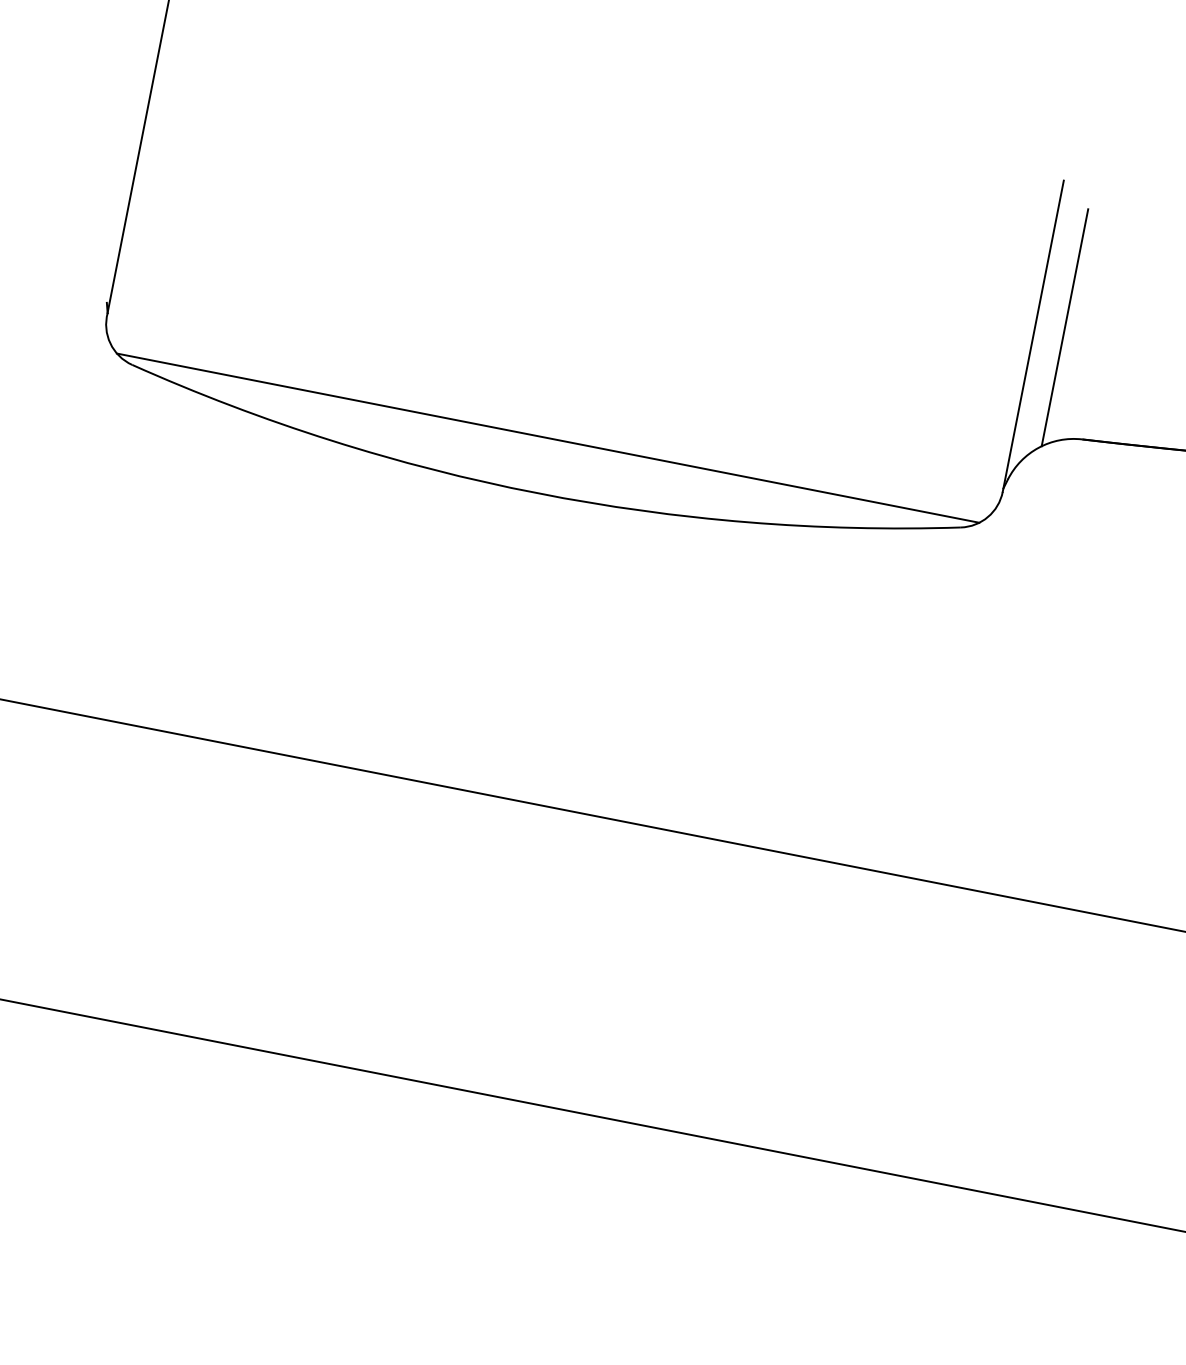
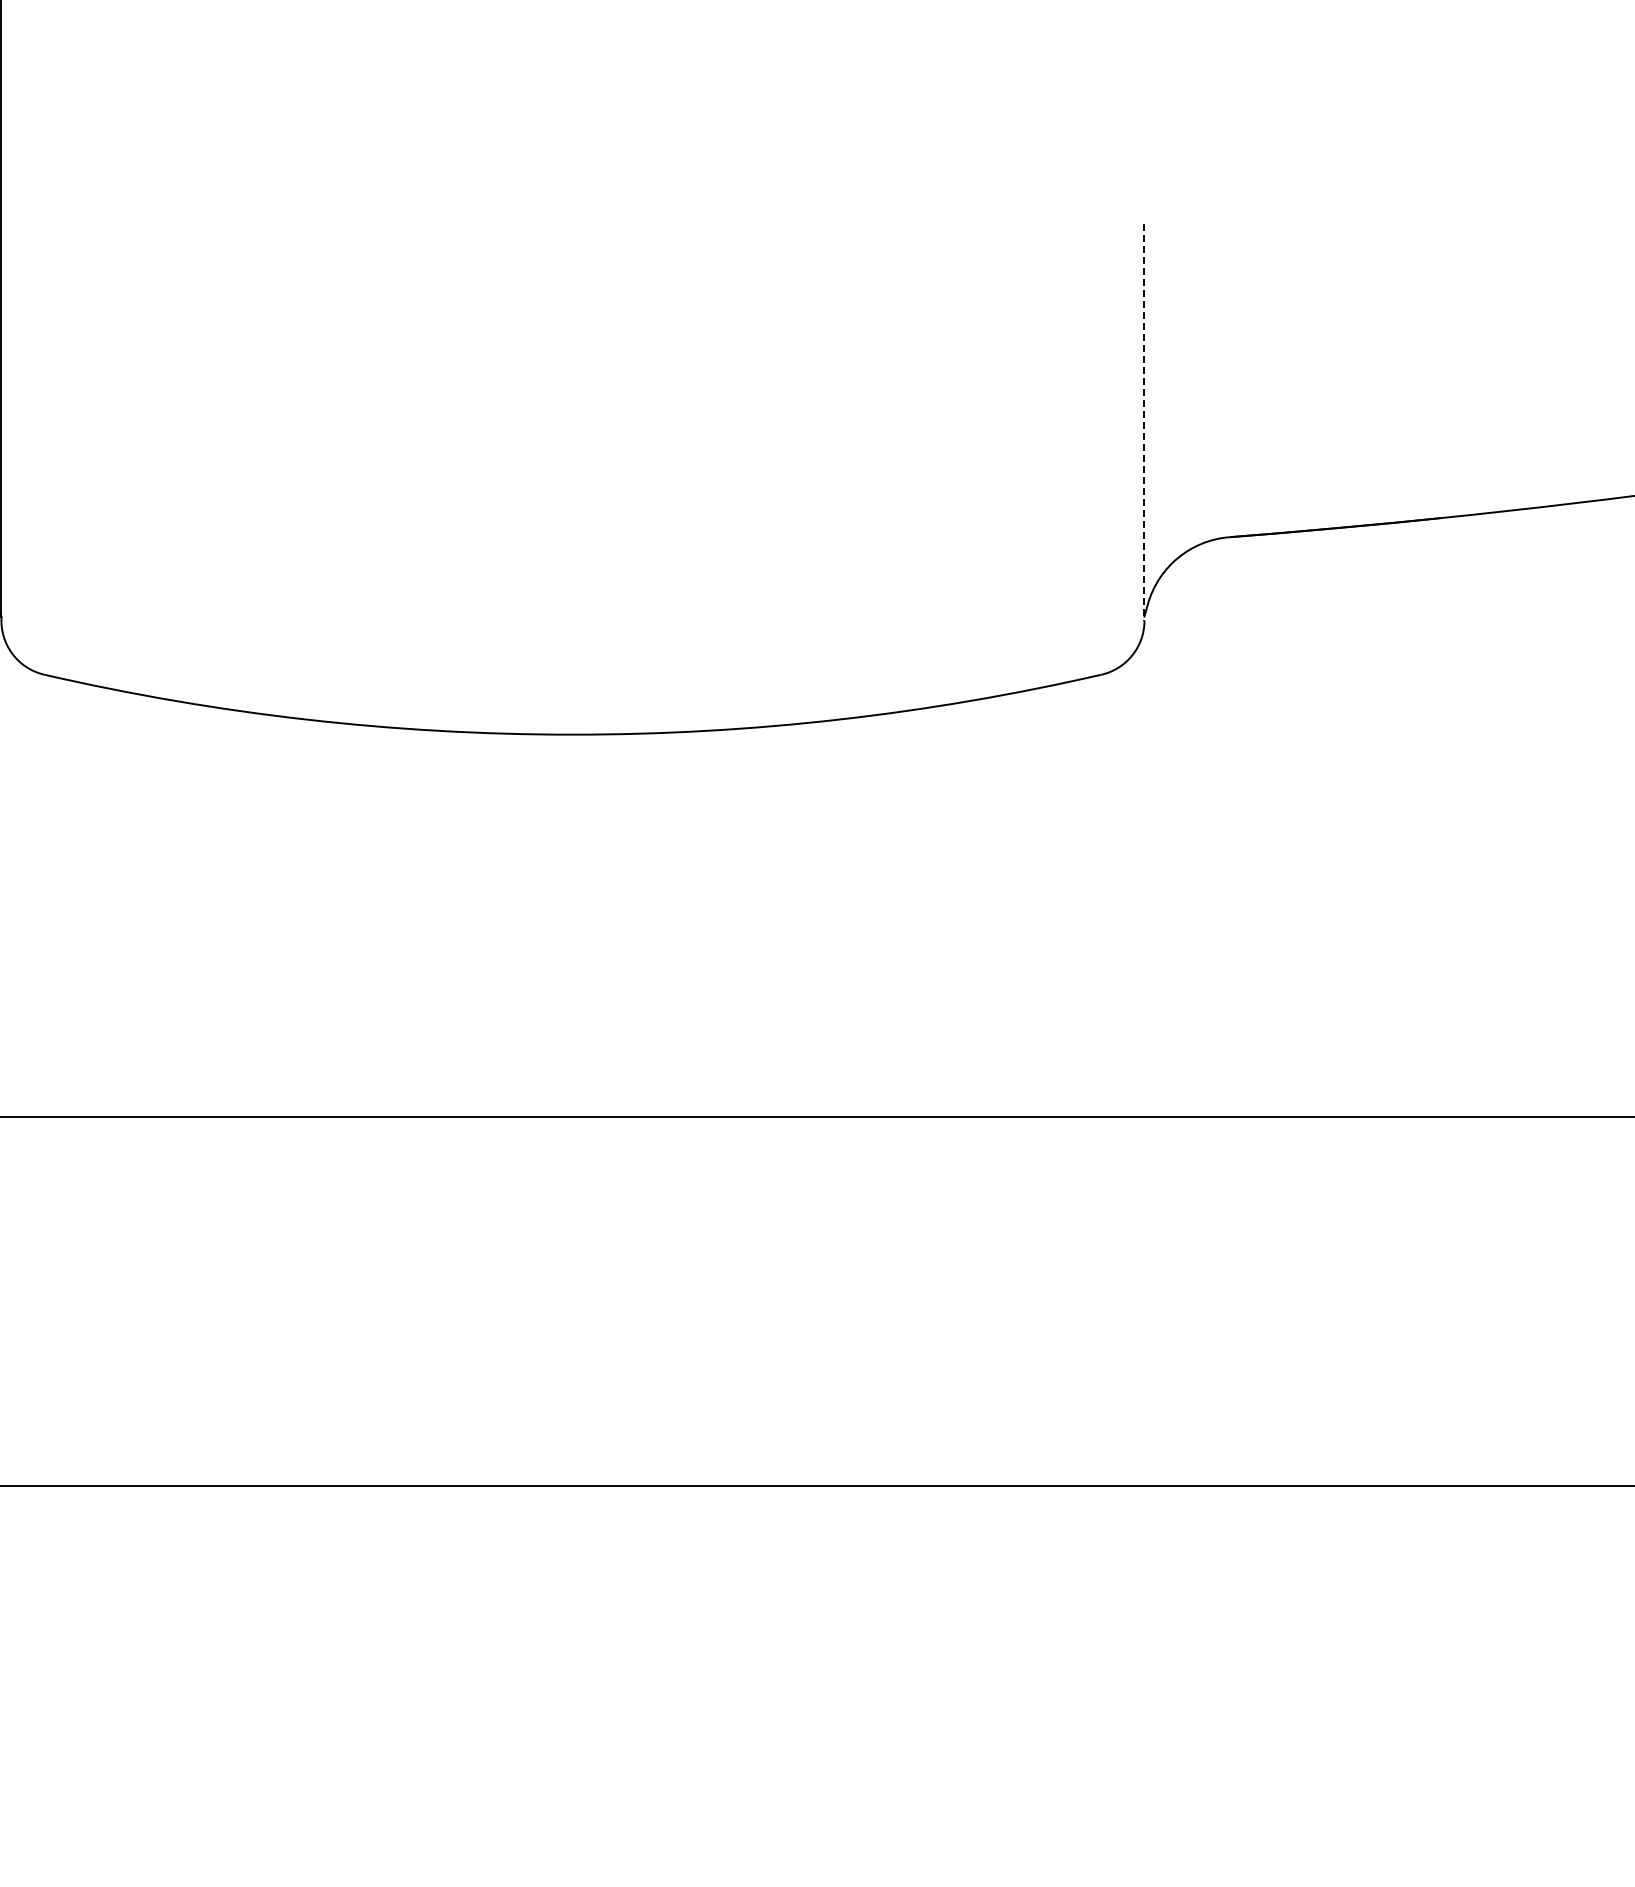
line: (1065, 328) -> (1181, 404), removed
line: (1033, 336) -> (1144, 422), solid -> dashed
line: (547, 438) -> (572, 664), removed

